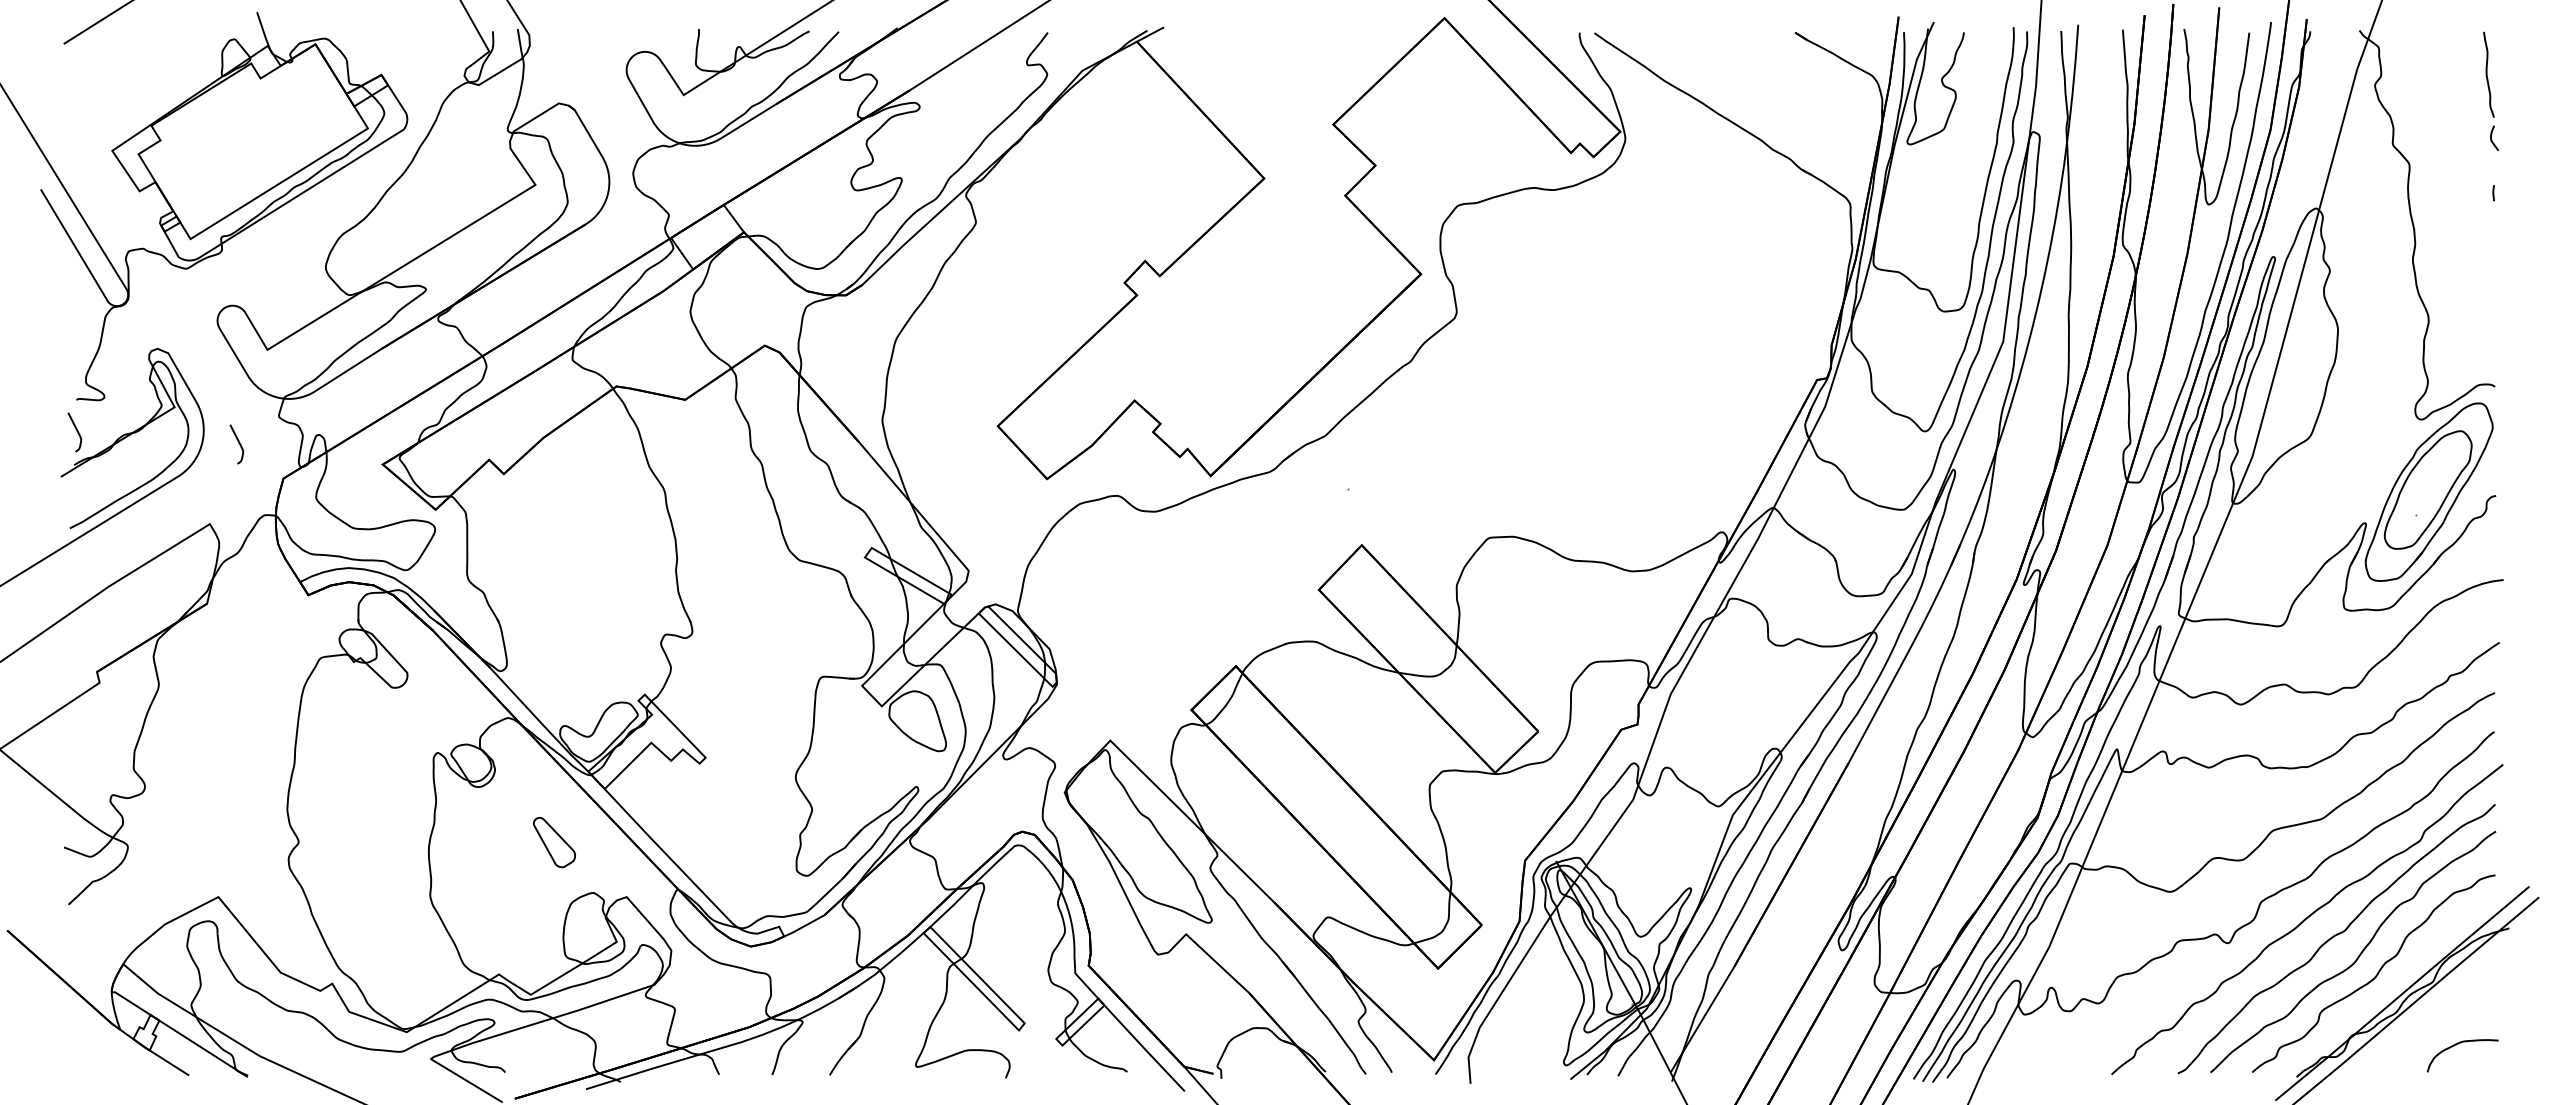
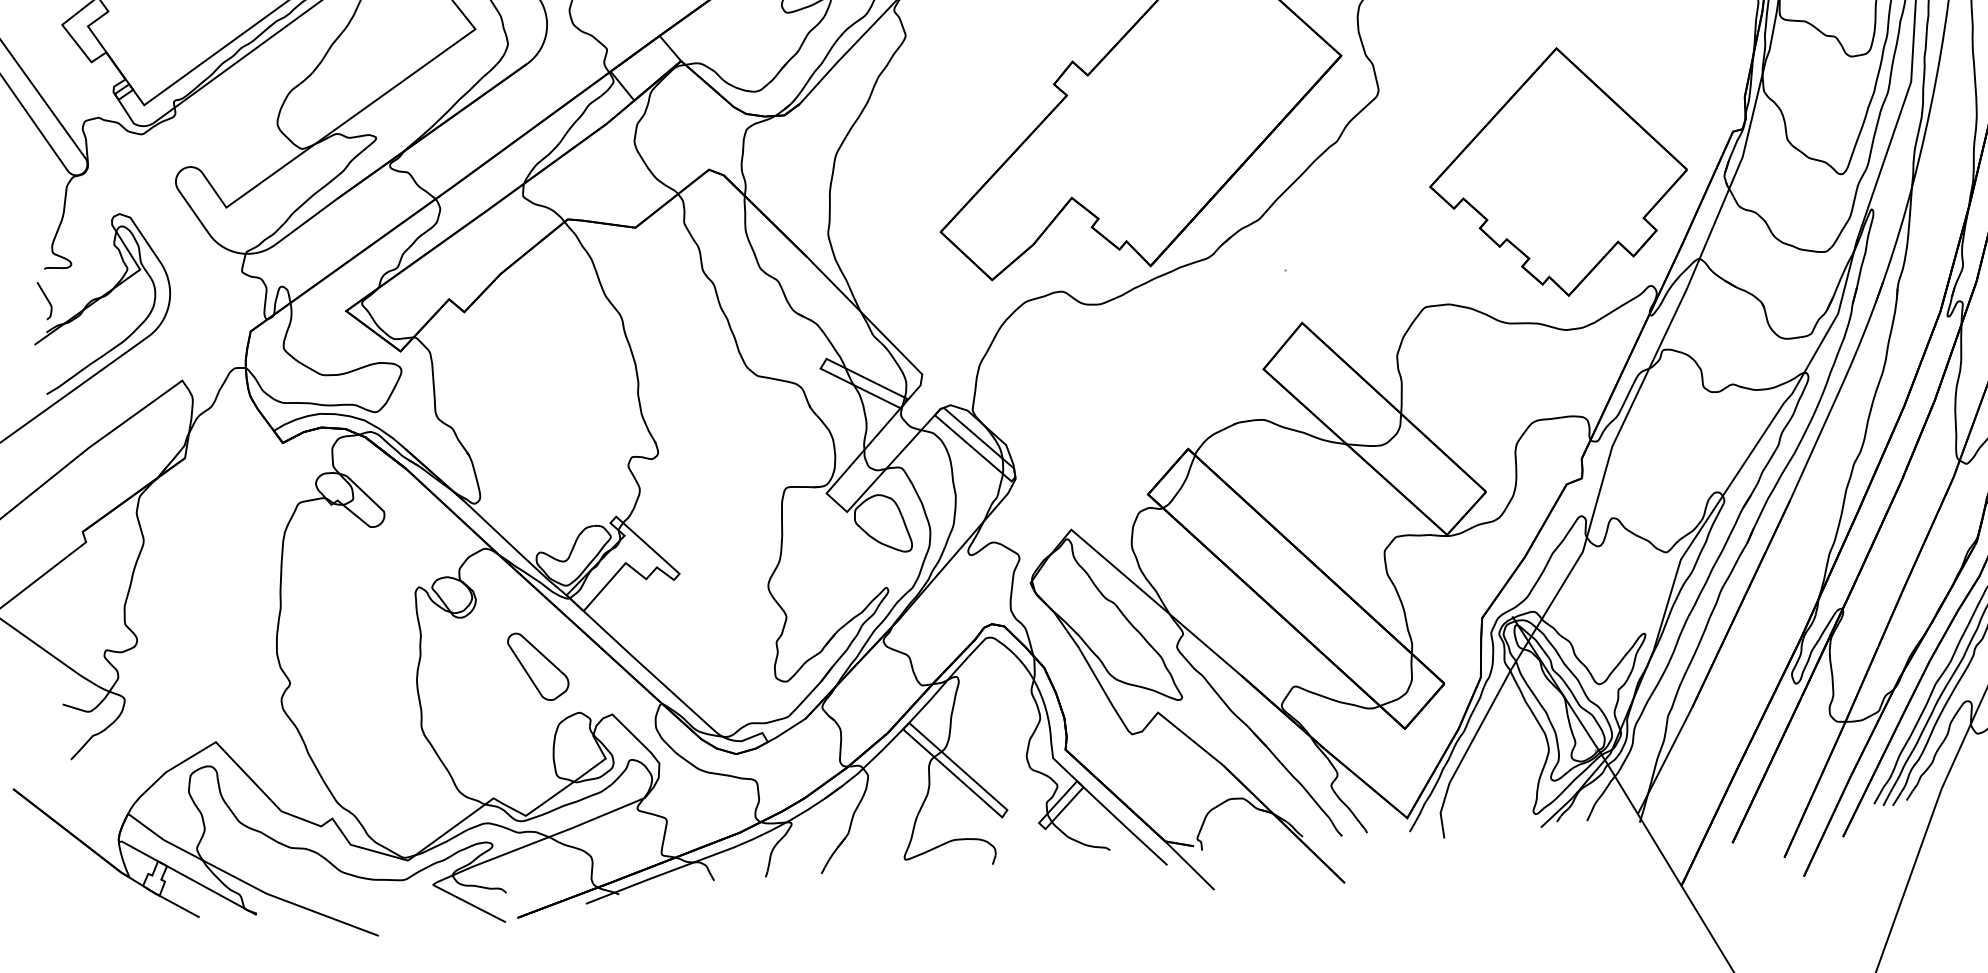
part: (1634, 408) -> (1557, 171), added
curve: (238, 443) -> (204, 300), removed
part: (554, 842) -> (538, 666), size x1.43

